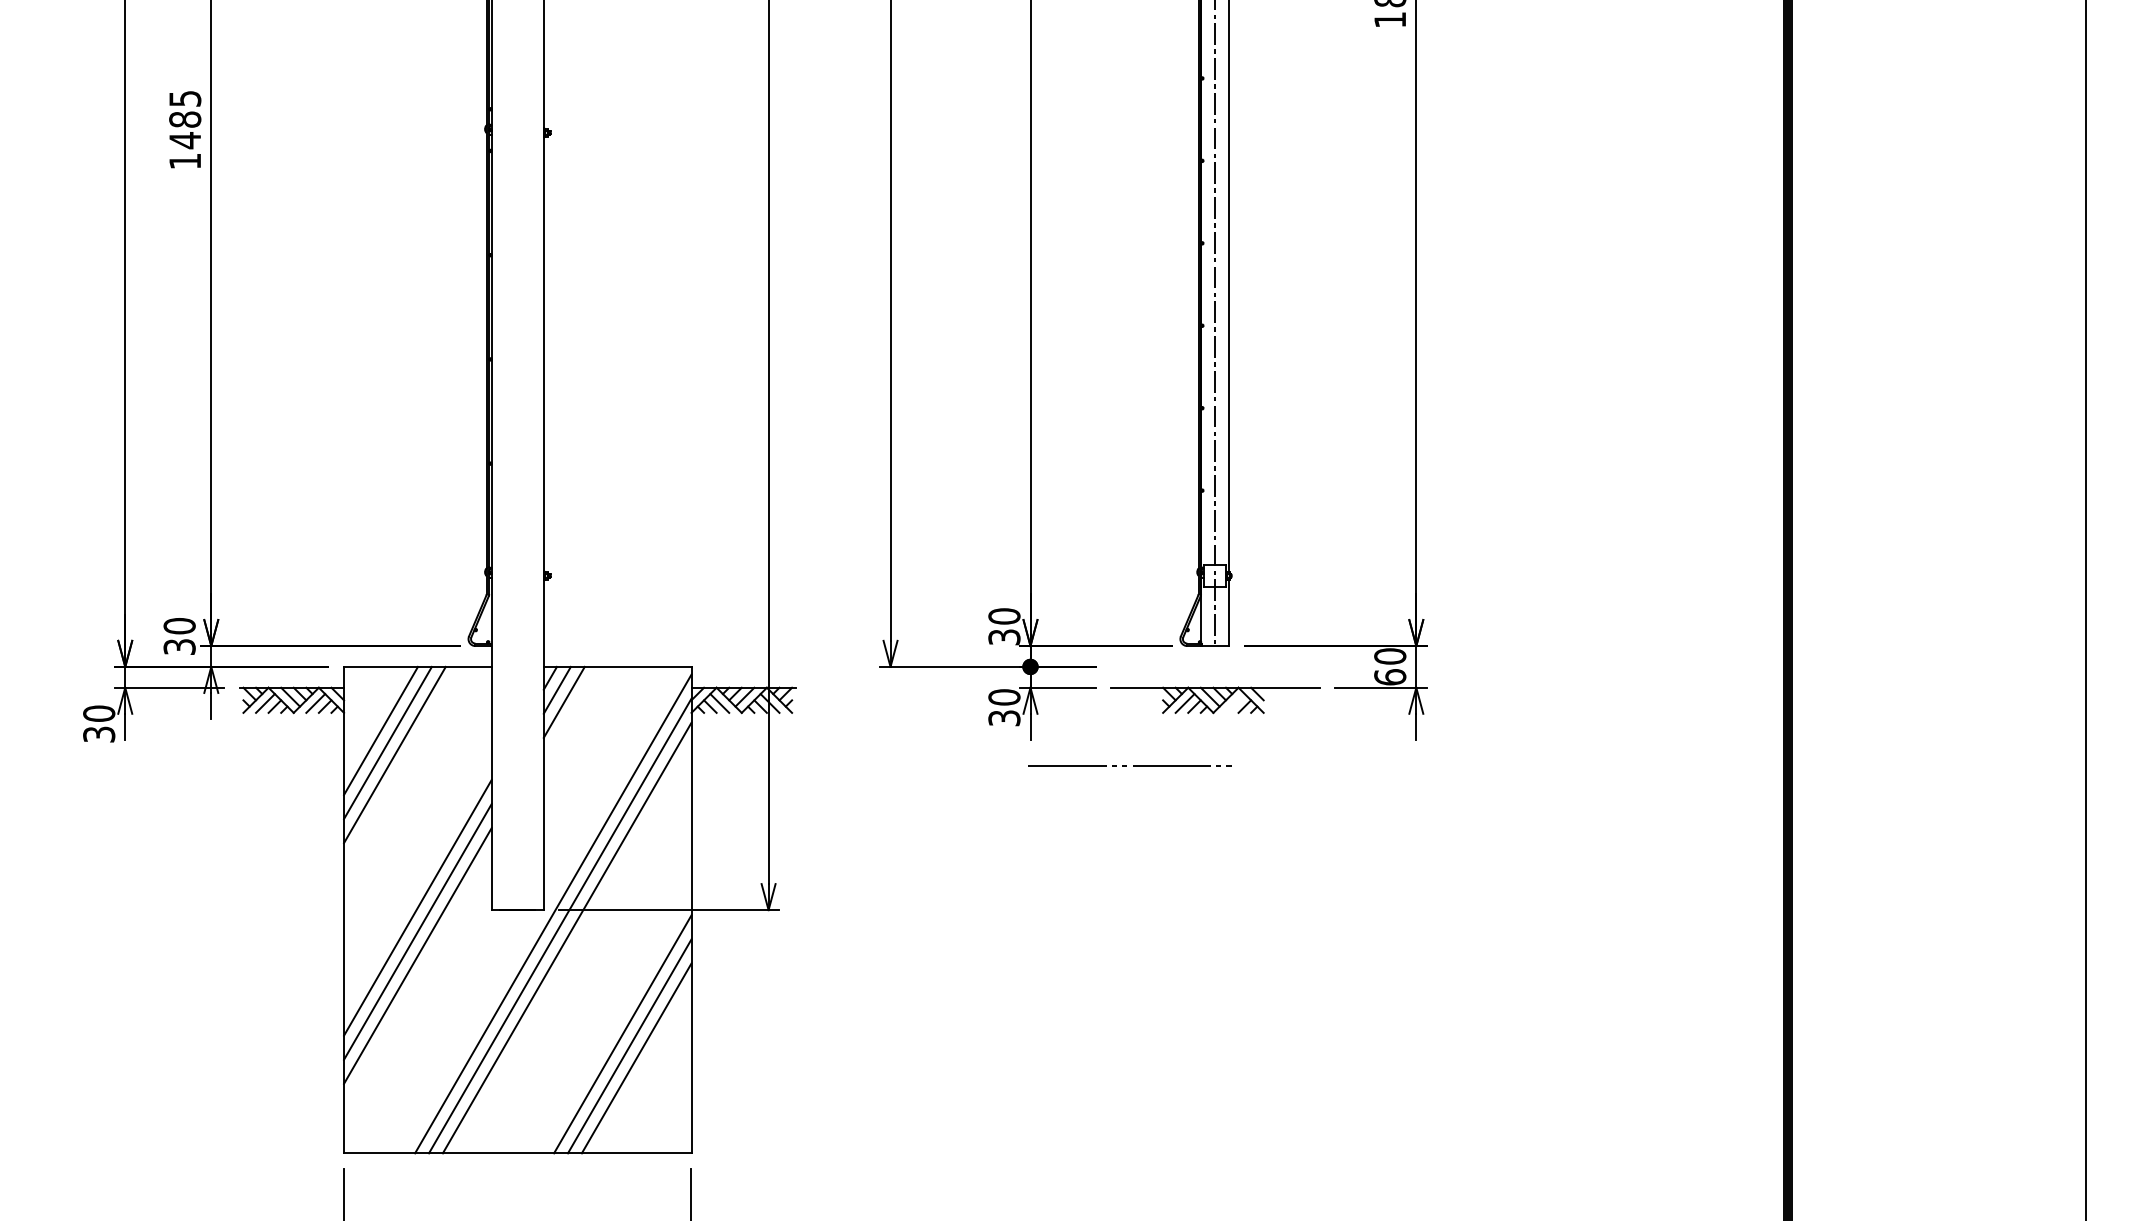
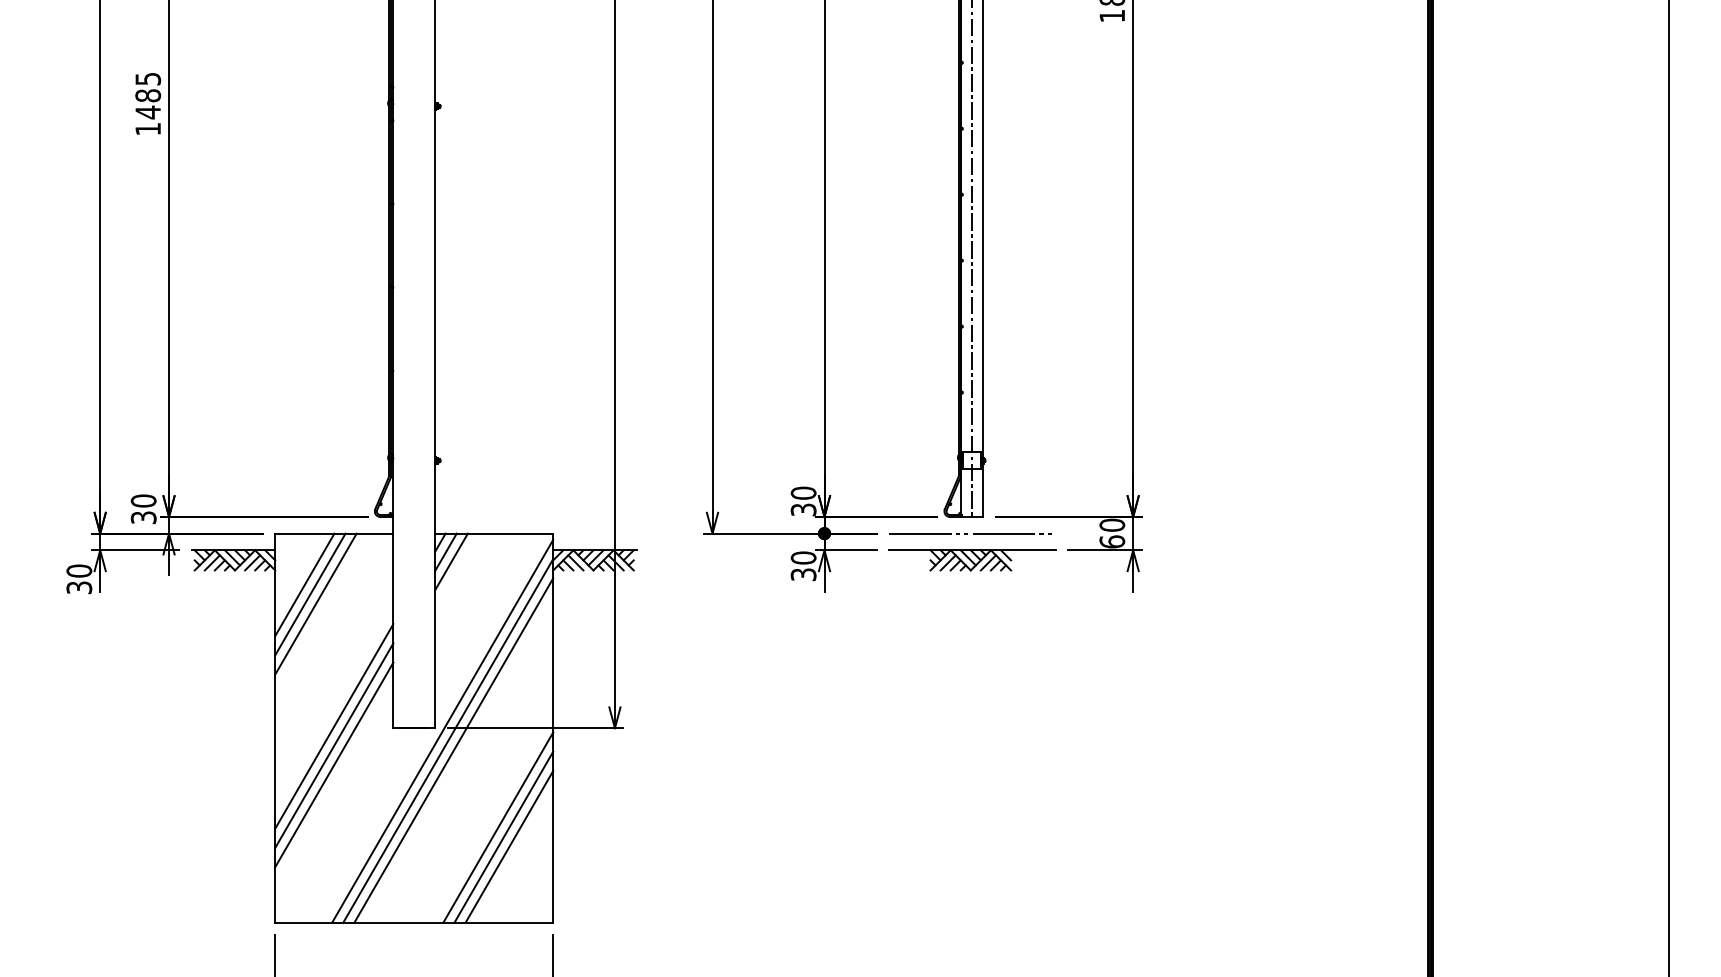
line: (1234, 703) -> (987, 562), added
line: (1126, 765) -> (967, 533), moved

